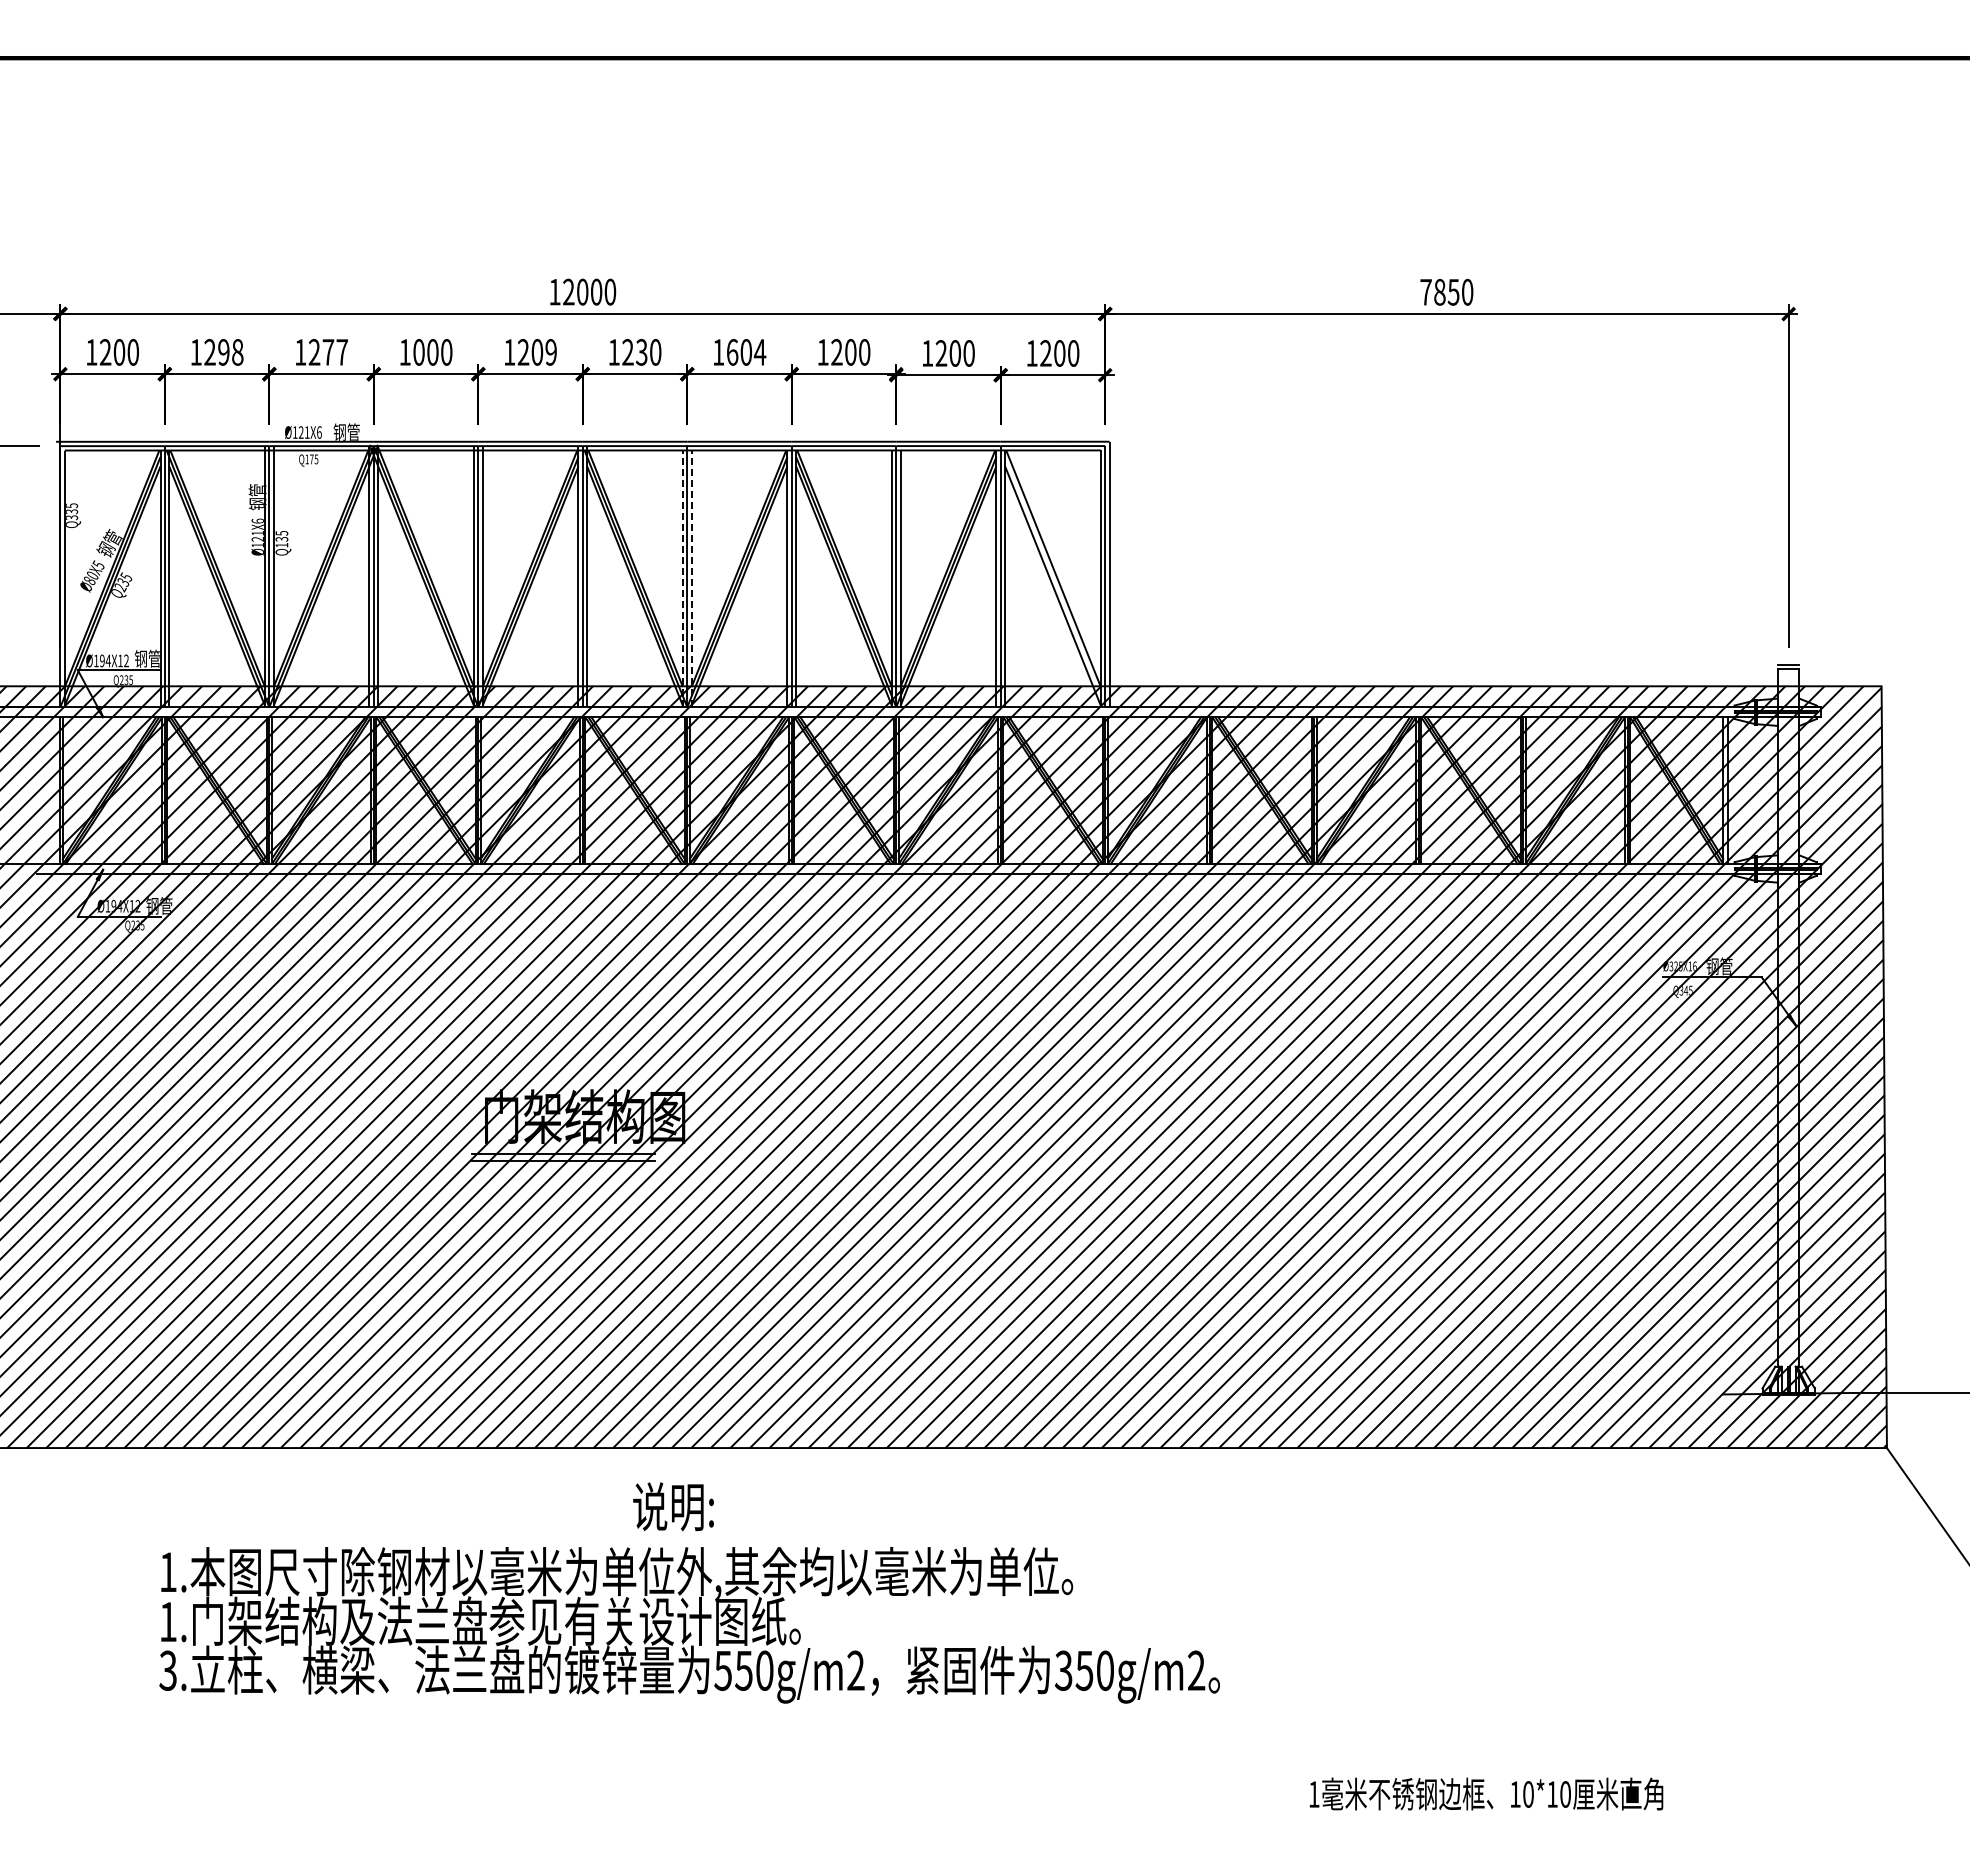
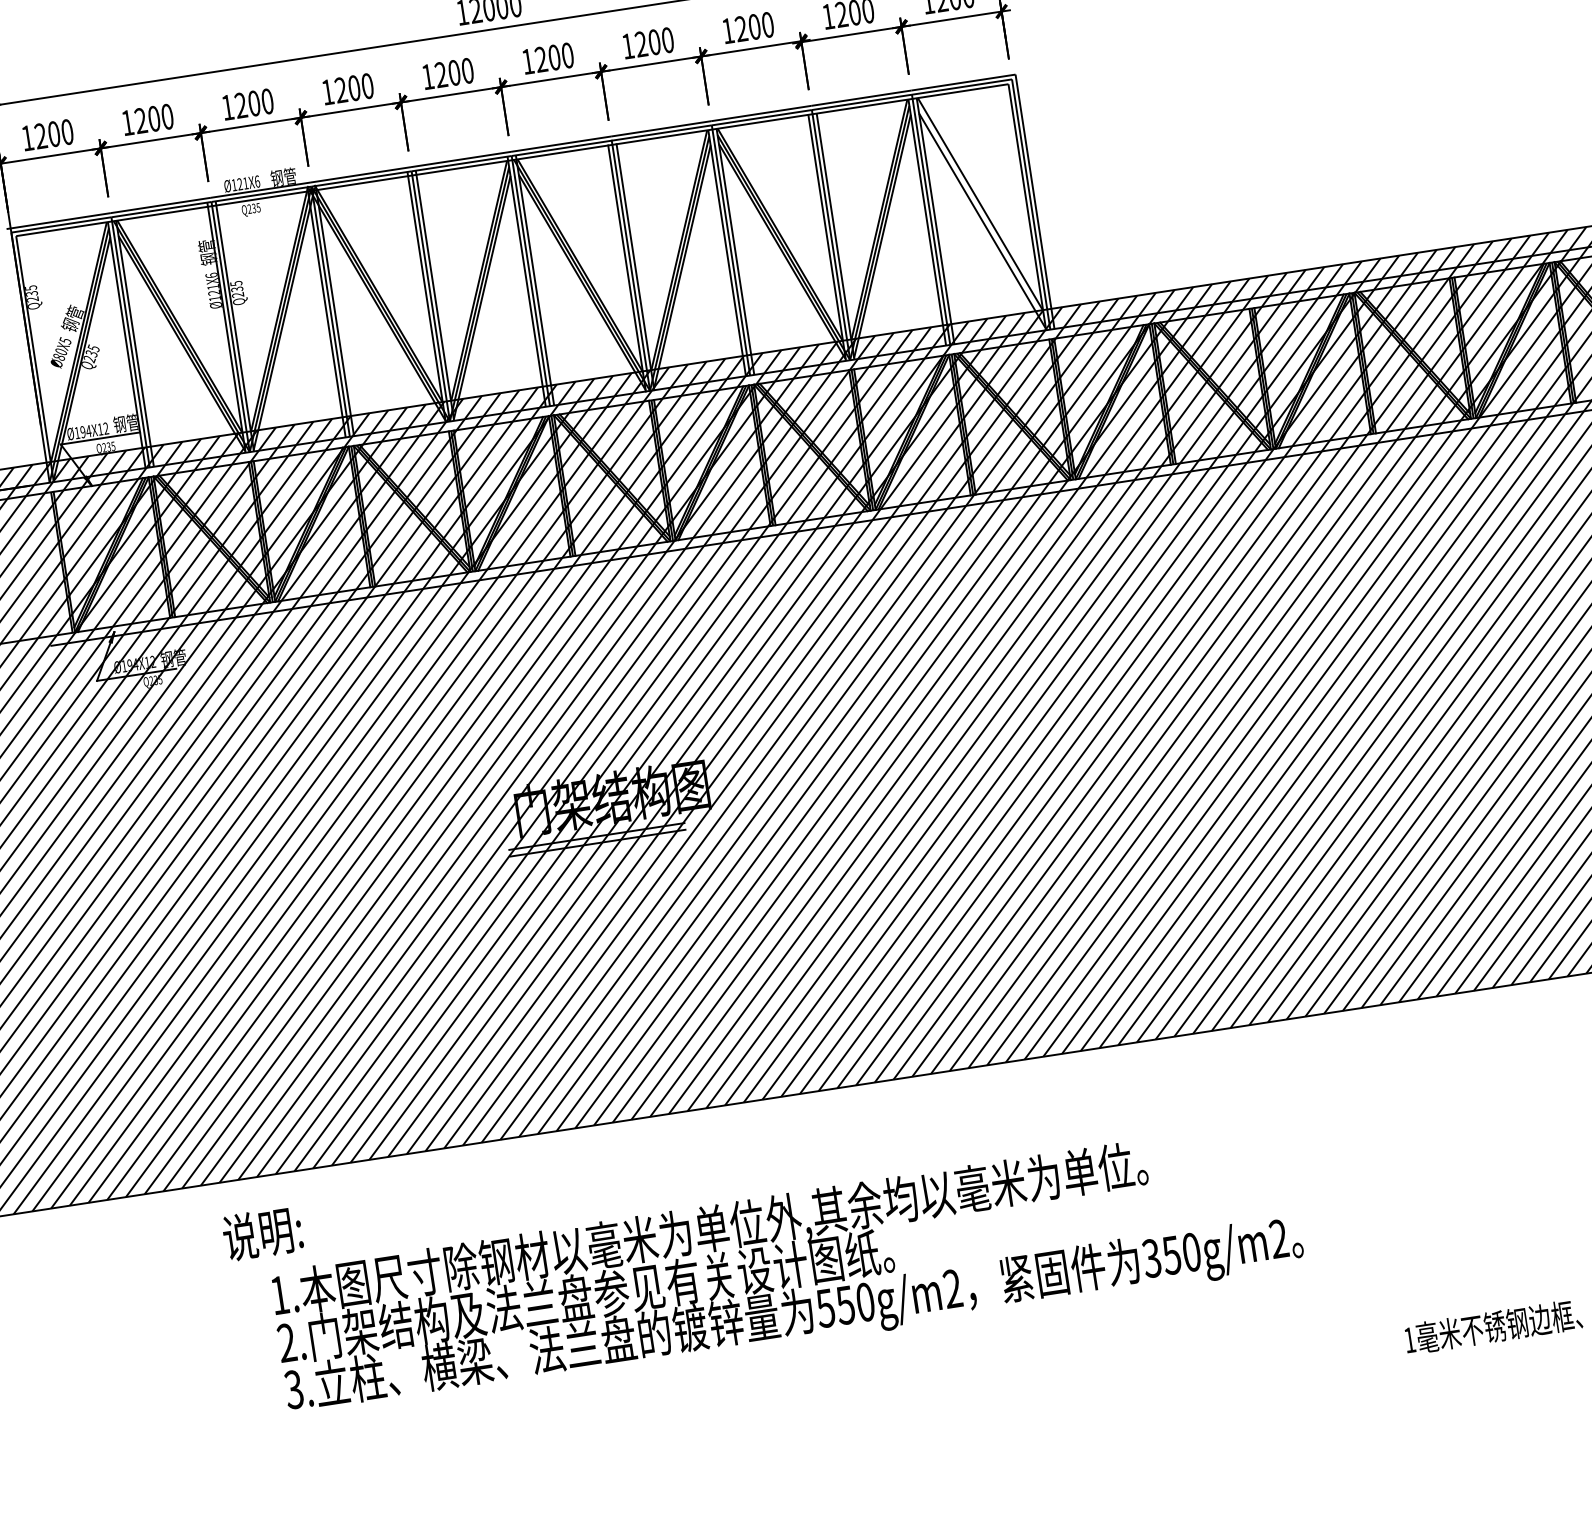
text: (230, 352) -> (160, 117), 1298 -> 1200
text: (334, 352) -> (260, 102), 1277 -> 1200
text: (418, 352) -> (340, 90), 1000 -> 1200
text: (550, 352) -> (467, 71), 1209 -> 1200
text: (641, 352) -> (554, 57), 1230 -> 1200
text: (746, 352) -> (654, 42), 1604 -> 1200
text: (309, 459) -> (251, 208), Q175 -> Q235
text: (72, 517) -> (33, 299), Q335 -> Q235
text: (281, 544) -> (237, 294), Q135 -> Q235
line: (682, 578) -> (626, 268), dashed -> solid
line: (691, 578) -> (635, 266), dashed -> solid
text: (673, 1506) -> (262, 1233), moved
text: (167, 1621) -> (286, 1342), 1. -> 2.

